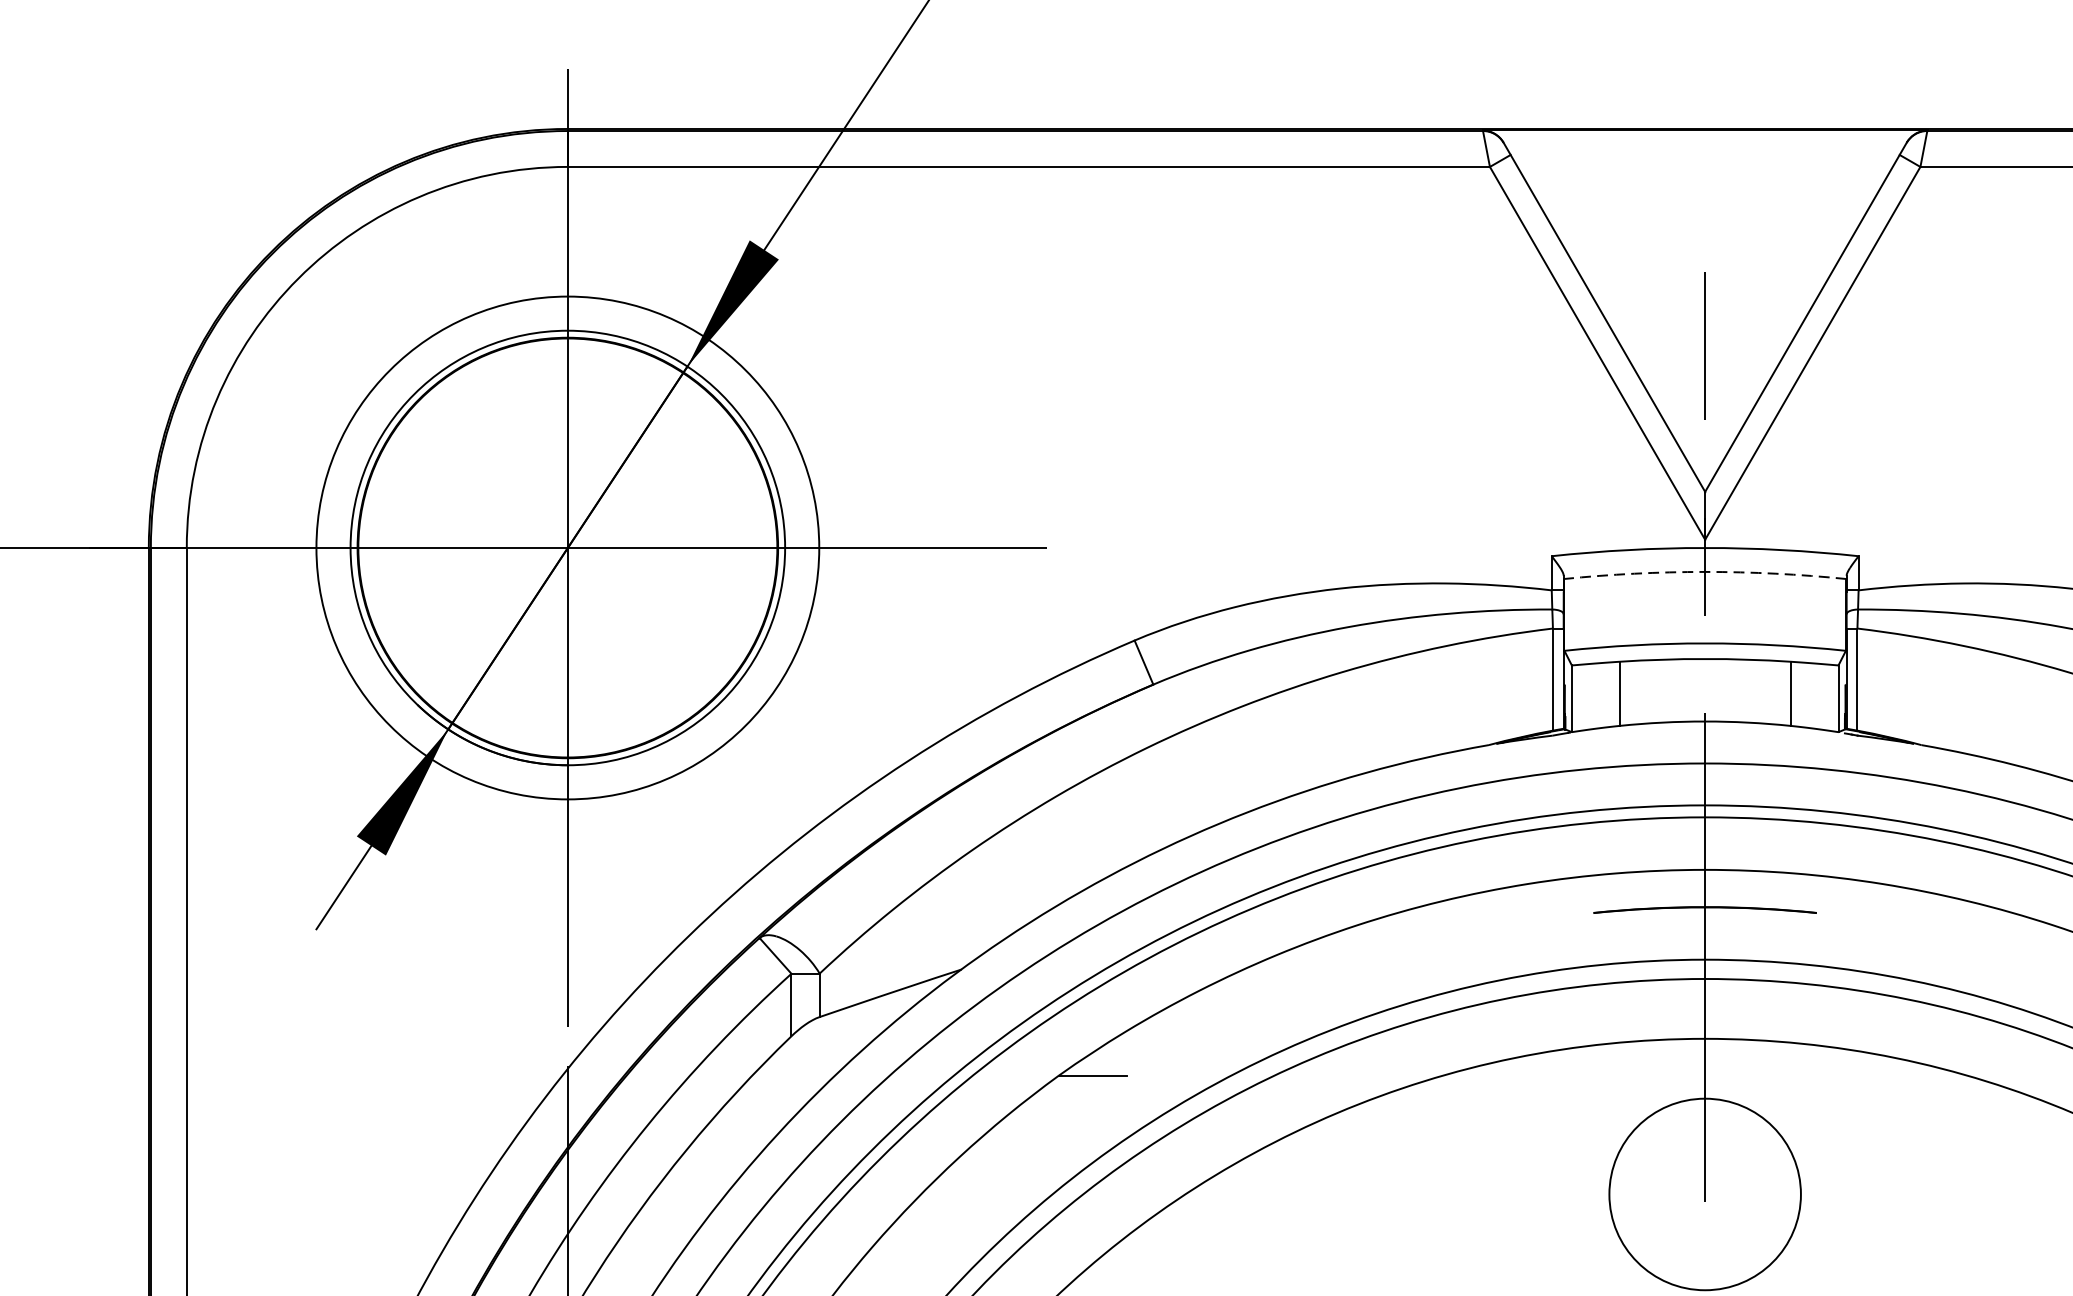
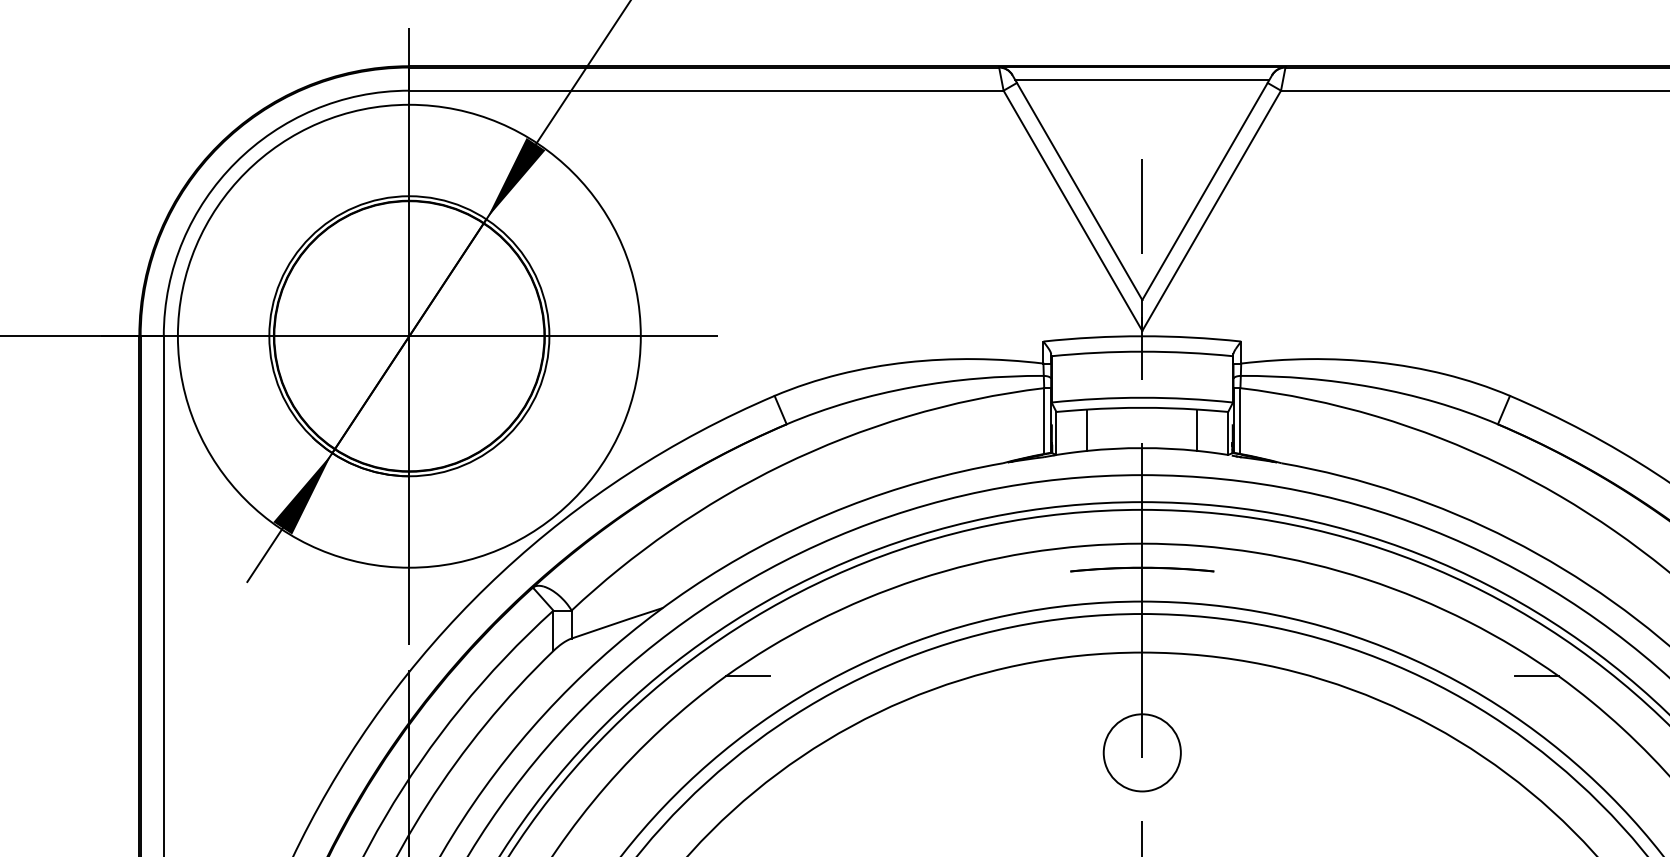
line: (1705, 151) -> (1142, 80), added
circle: (566, 546) -> (408, 335), size x1.43
arc: (1705, 571) -> (1142, 351), dashed -> solid
circle: (1703, 1193) -> (1141, 752), size x0.62

